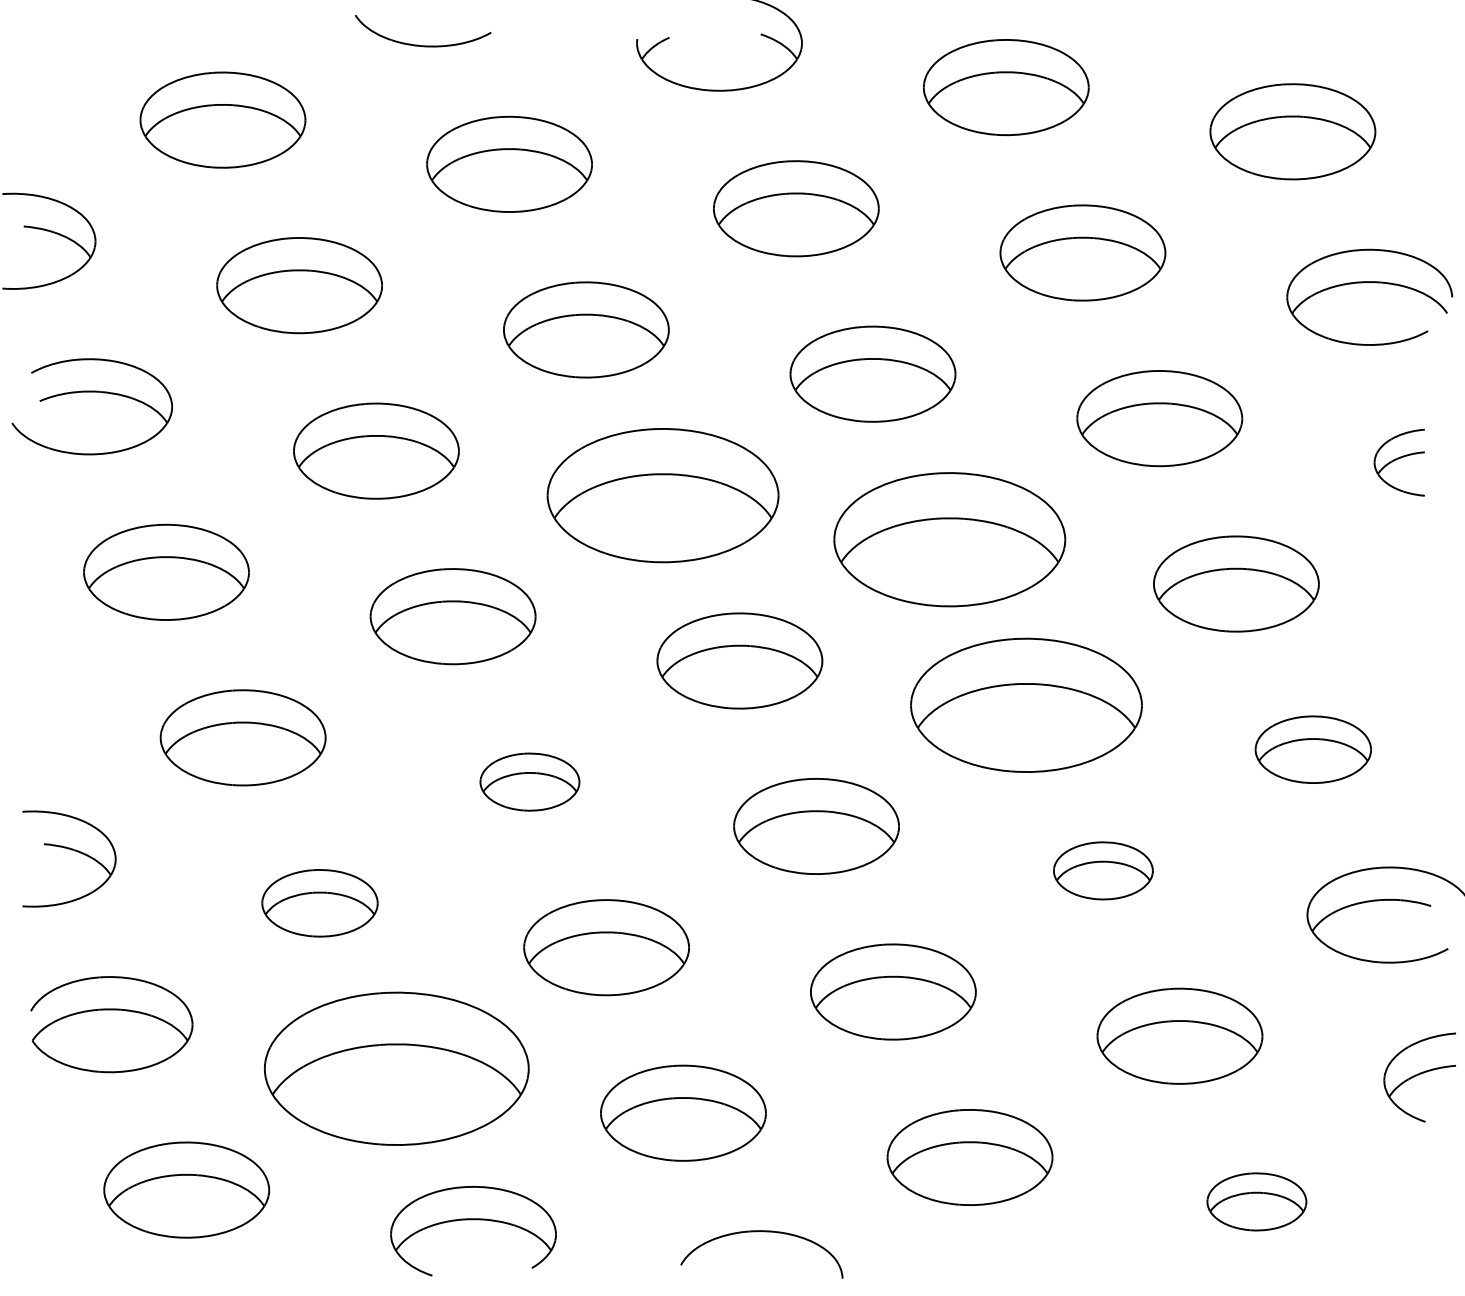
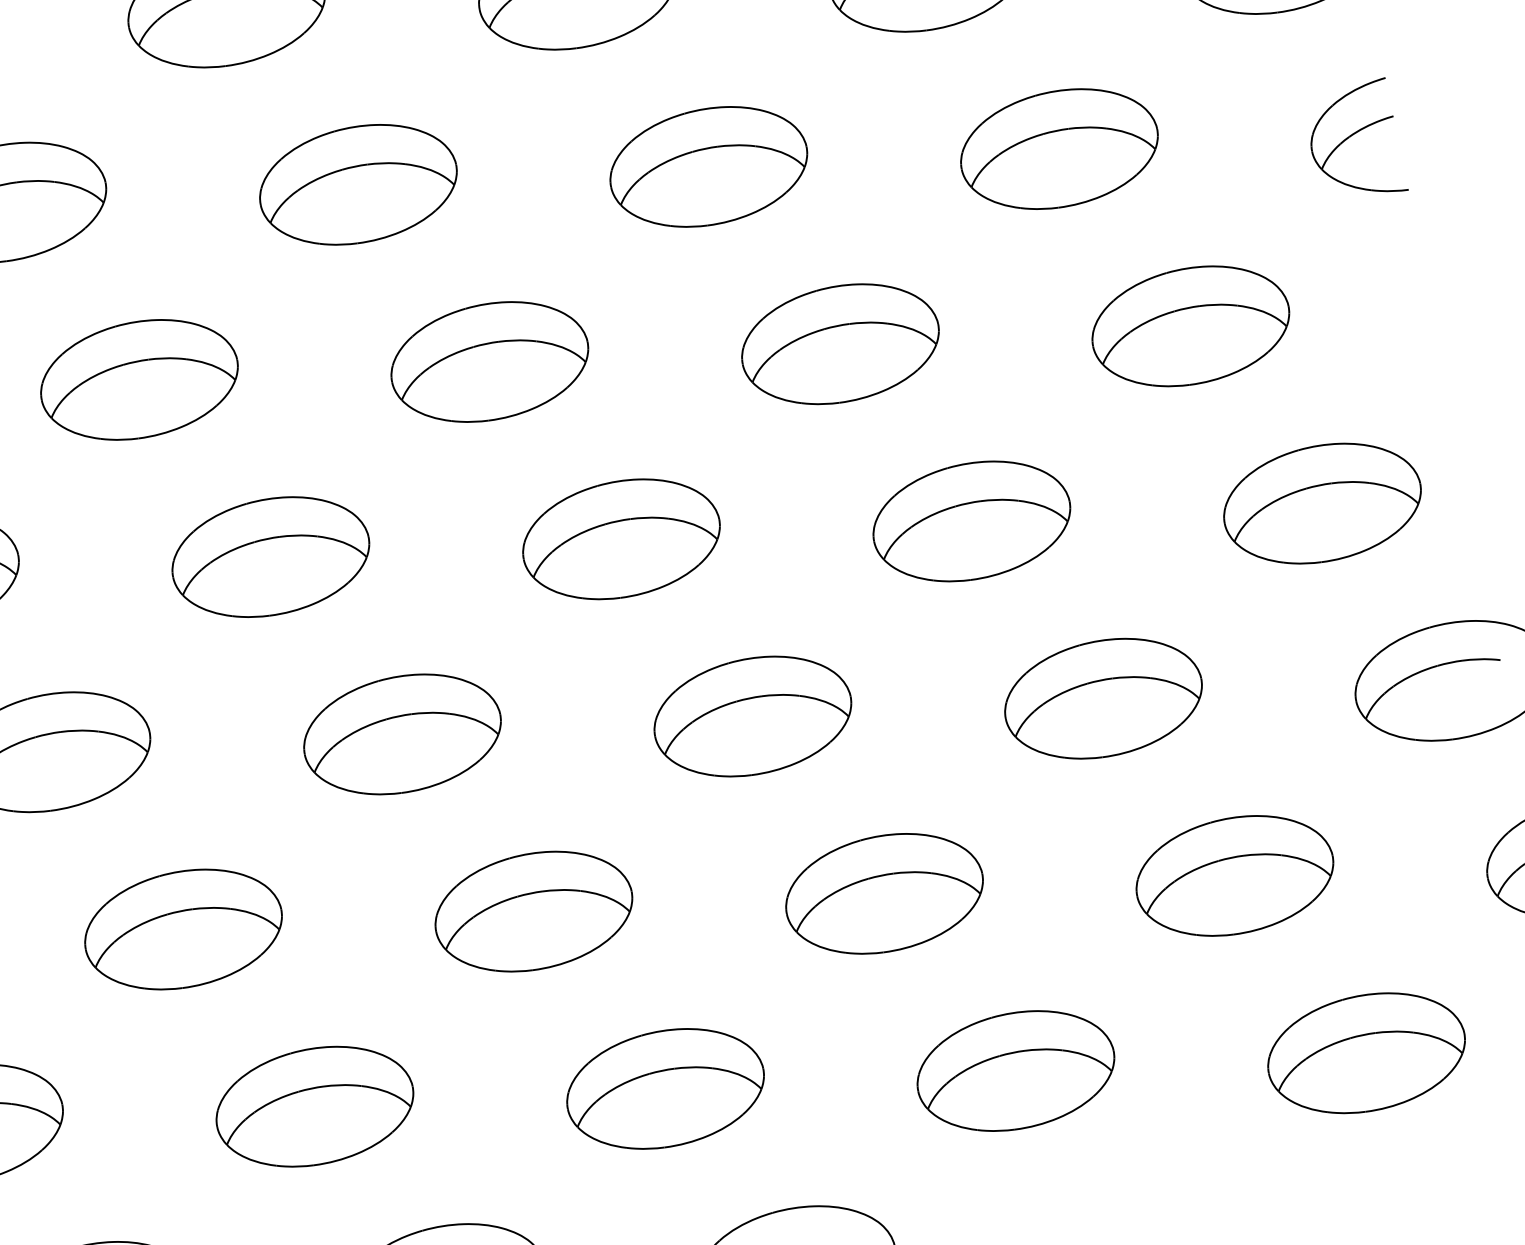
part: (1399, 462) -> (1354, 142), size x1.43
part: (662, 494) -> (488, 361), size x0.71
part: (949, 539) -> (839, 343), size x0.71
part: (1026, 704) -> (971, 520), size x0.71
part: (1313, 749) -> (1322, 503), size x1.43
part: (529, 781) -> (401, 733), size x1.67
part: (1103, 870) -> (1103, 698), size x1.67
part: (319, 902) -> (182, 928), size x1.43
part: (396, 1068) -> (314, 1106), size x0.62
part: (1256, 1201) -> (1366, 1052), size x1.67

